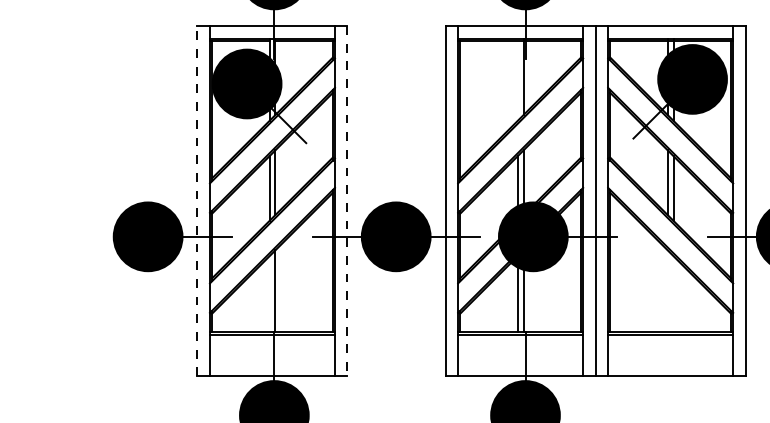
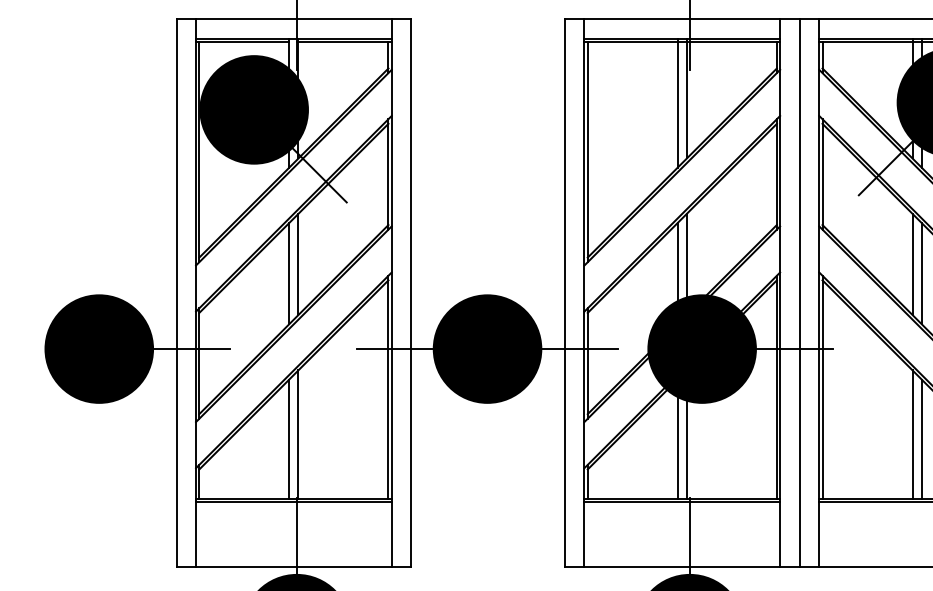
line: (517, 79) -> (677, 102), added
line: (197, 200) -> (176, 292), dashed -> solid
line: (347, 201) -> (411, 293), dashed -> solid
line: (667, 291) -> (912, 434), added
line: (269, 294) -> (289, 439), added
line: (673, 294) -> (921, 439), added

